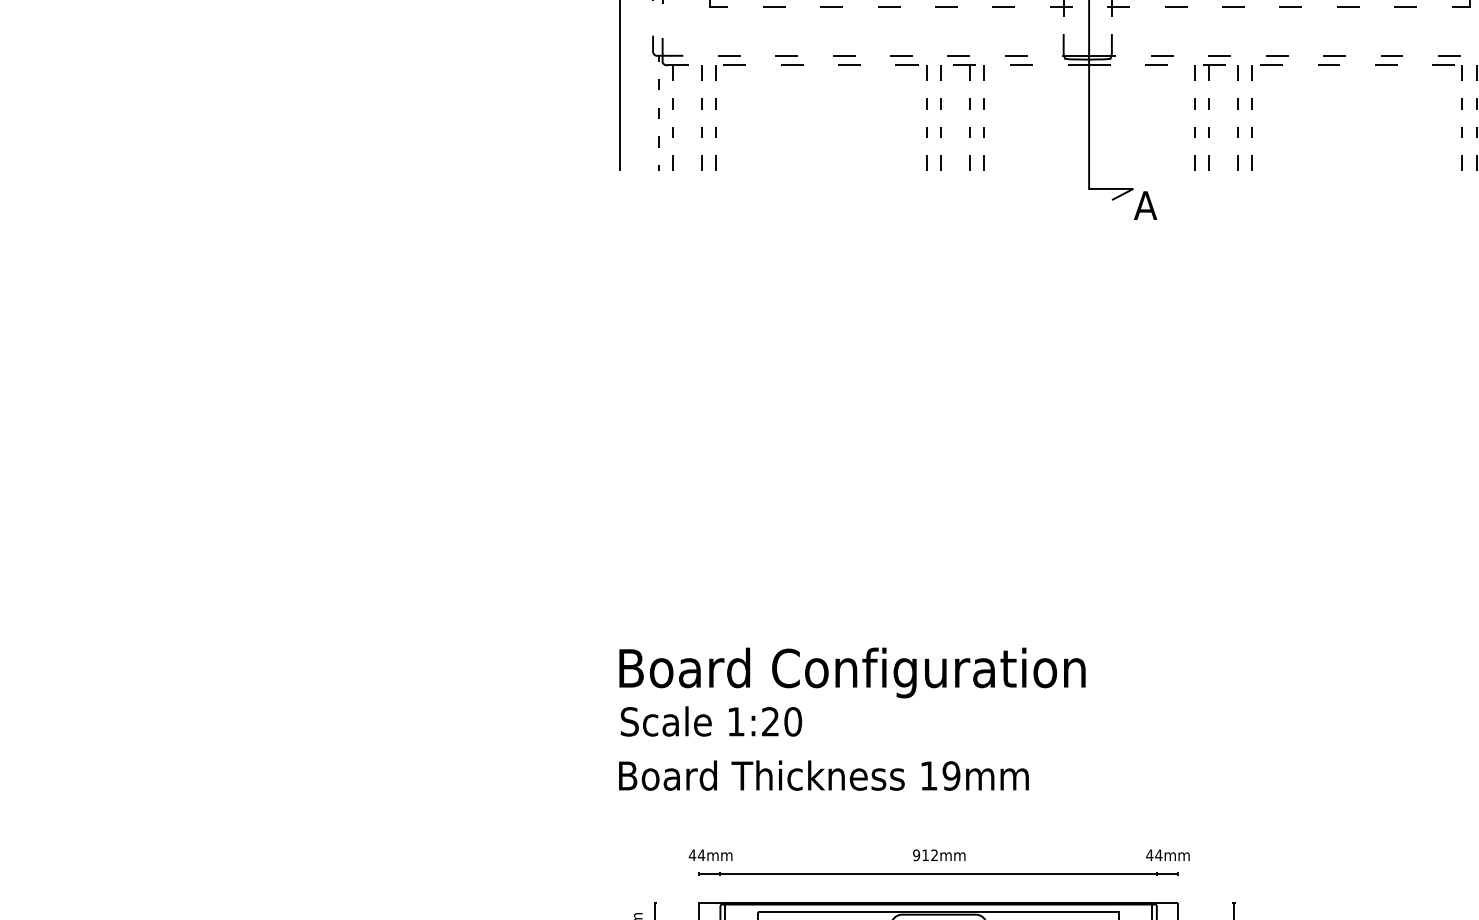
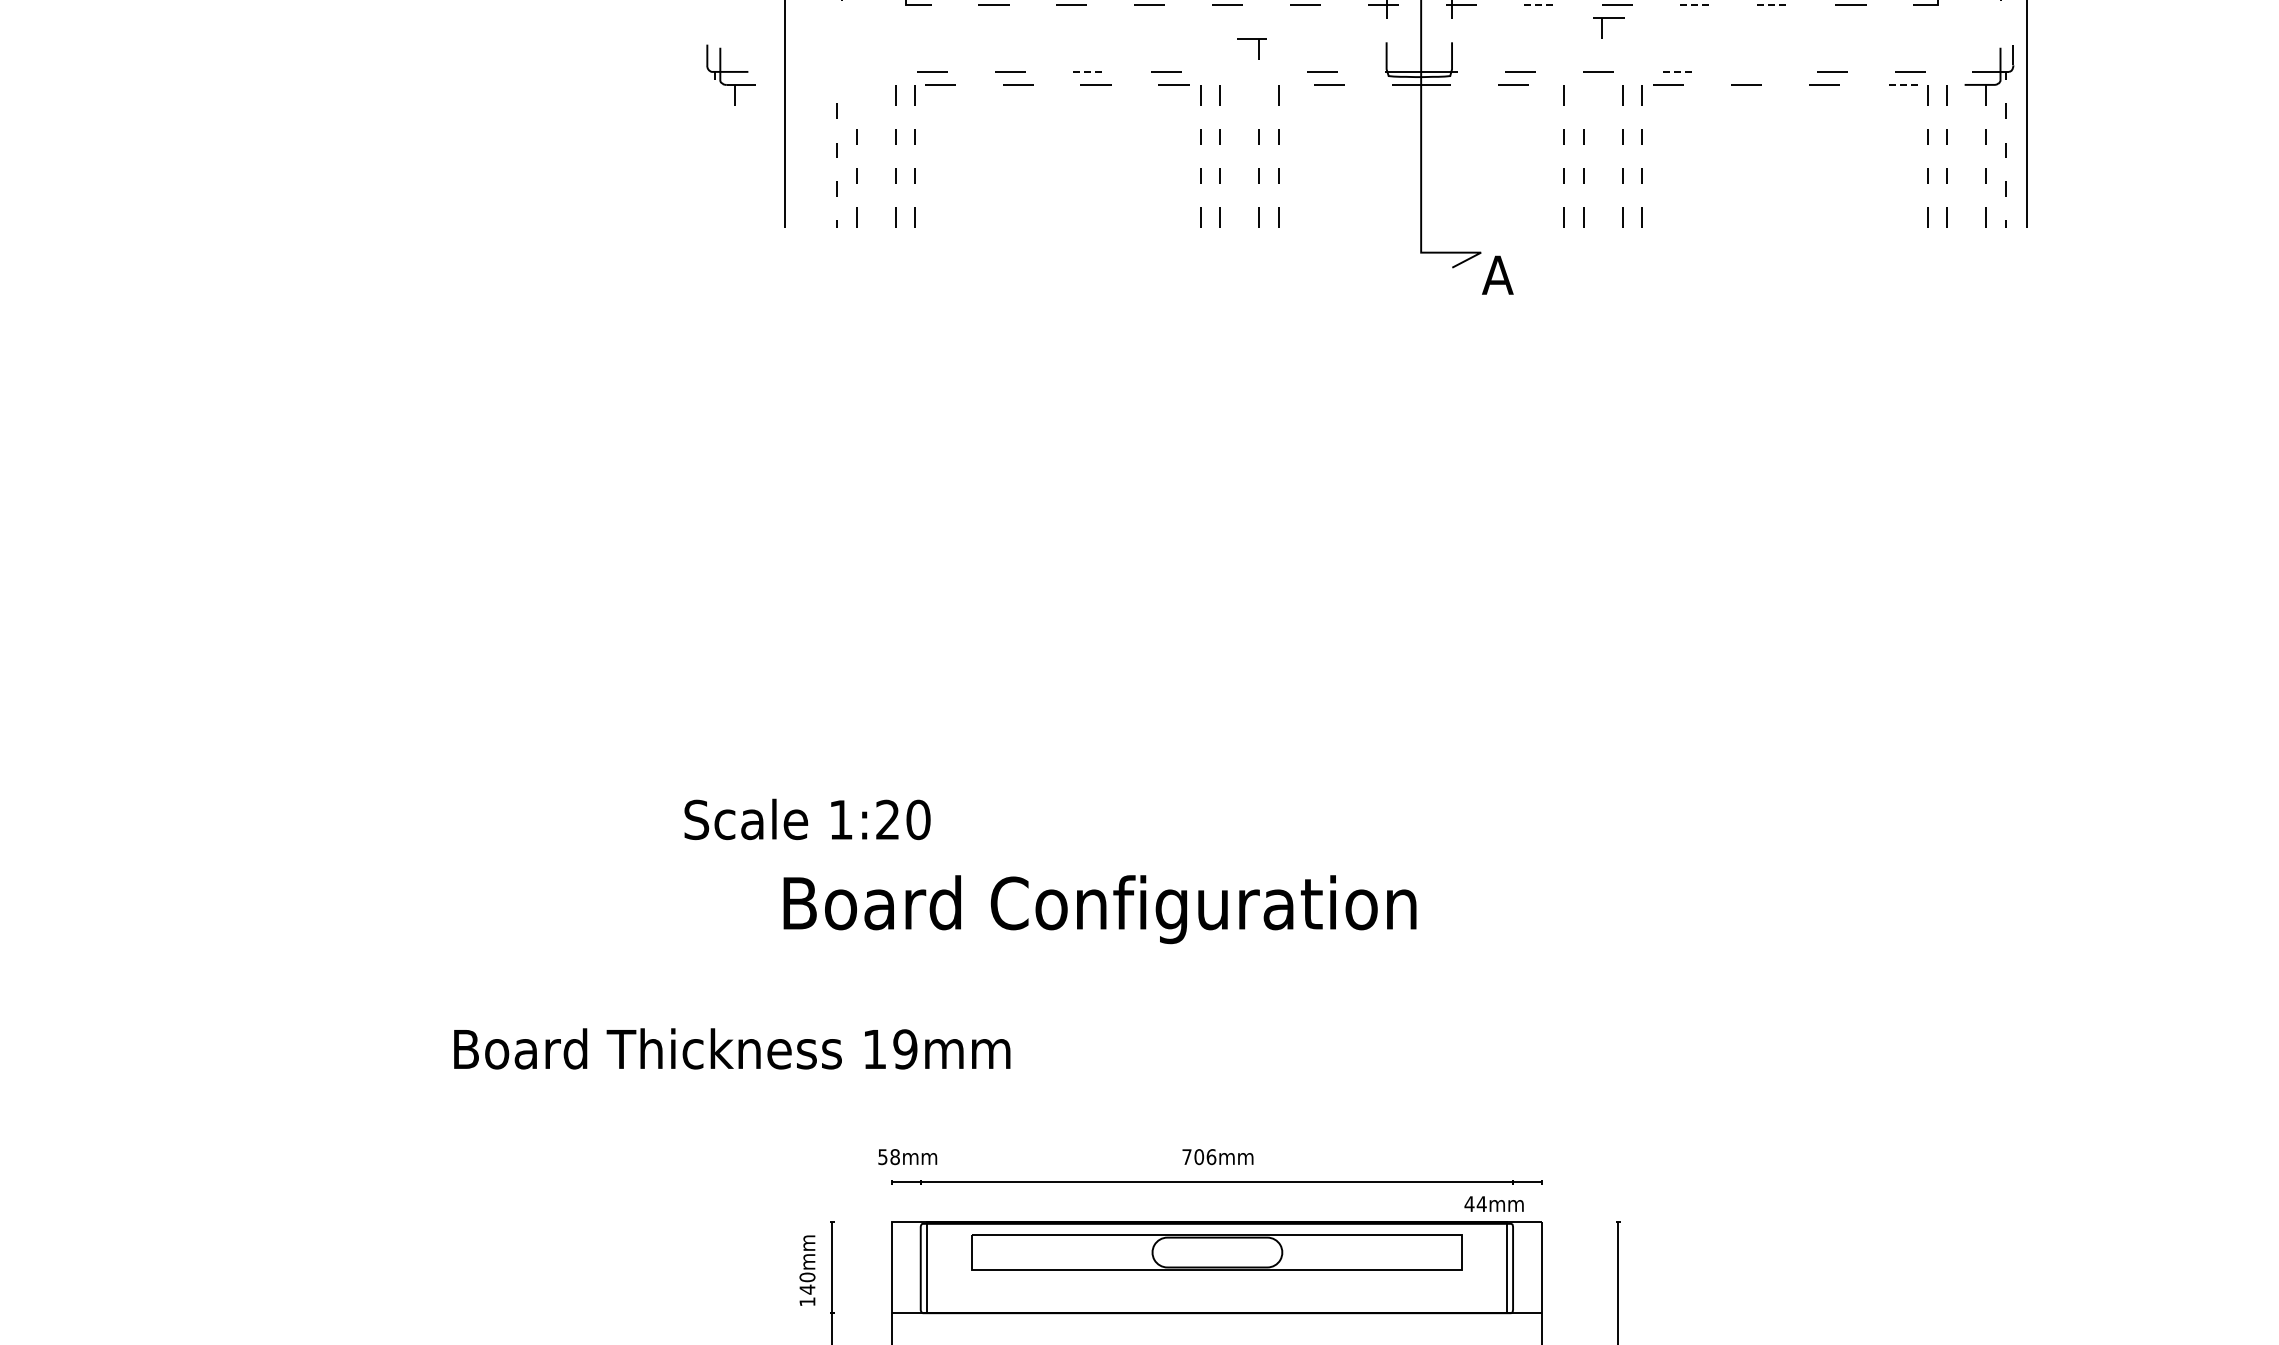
line: (1176, 6) -> (1539, 5), solid -> dashed
line: (1291, 6) -> (1695, 5), solid -> dashed
line: (1348, 6) -> (1773, 5), solid -> dashed
line: (844, 55) -> (1088, 71), solid -> dashed
line: (958, 55) -> (1244, 71), removed
line: (1277, 55) -> (1676, 71), solid -> dashed
line: (1333, 55) -> (1753, 71), removed
part: (670, 57) -> (730, 74), moved
line: (1443, 65) -> (1902, 84), solid -> dashed
part: (969, 72) -> (1258, 48), moved
part: (1213, 72) -> (1608, 27), moved
text: (711, 721) -> (807, 819), moved
text: (824, 775) -> (732, 1048), moved
text: (1167, 854) -> (1493, 1203), moved
text: (696, 855) -> (888, 1157), 44mm -> 58mm
text: (925, 855) -> (1199, 1157), 912mm -> 706mm

